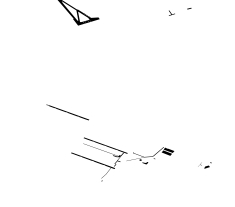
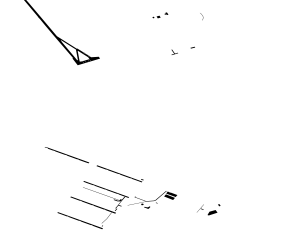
part: (119, 130) -> (120, 173), added
part: (204, 165) -> (208, 209), size x1.67
fill: (80, 175) -> (80, 220), added

